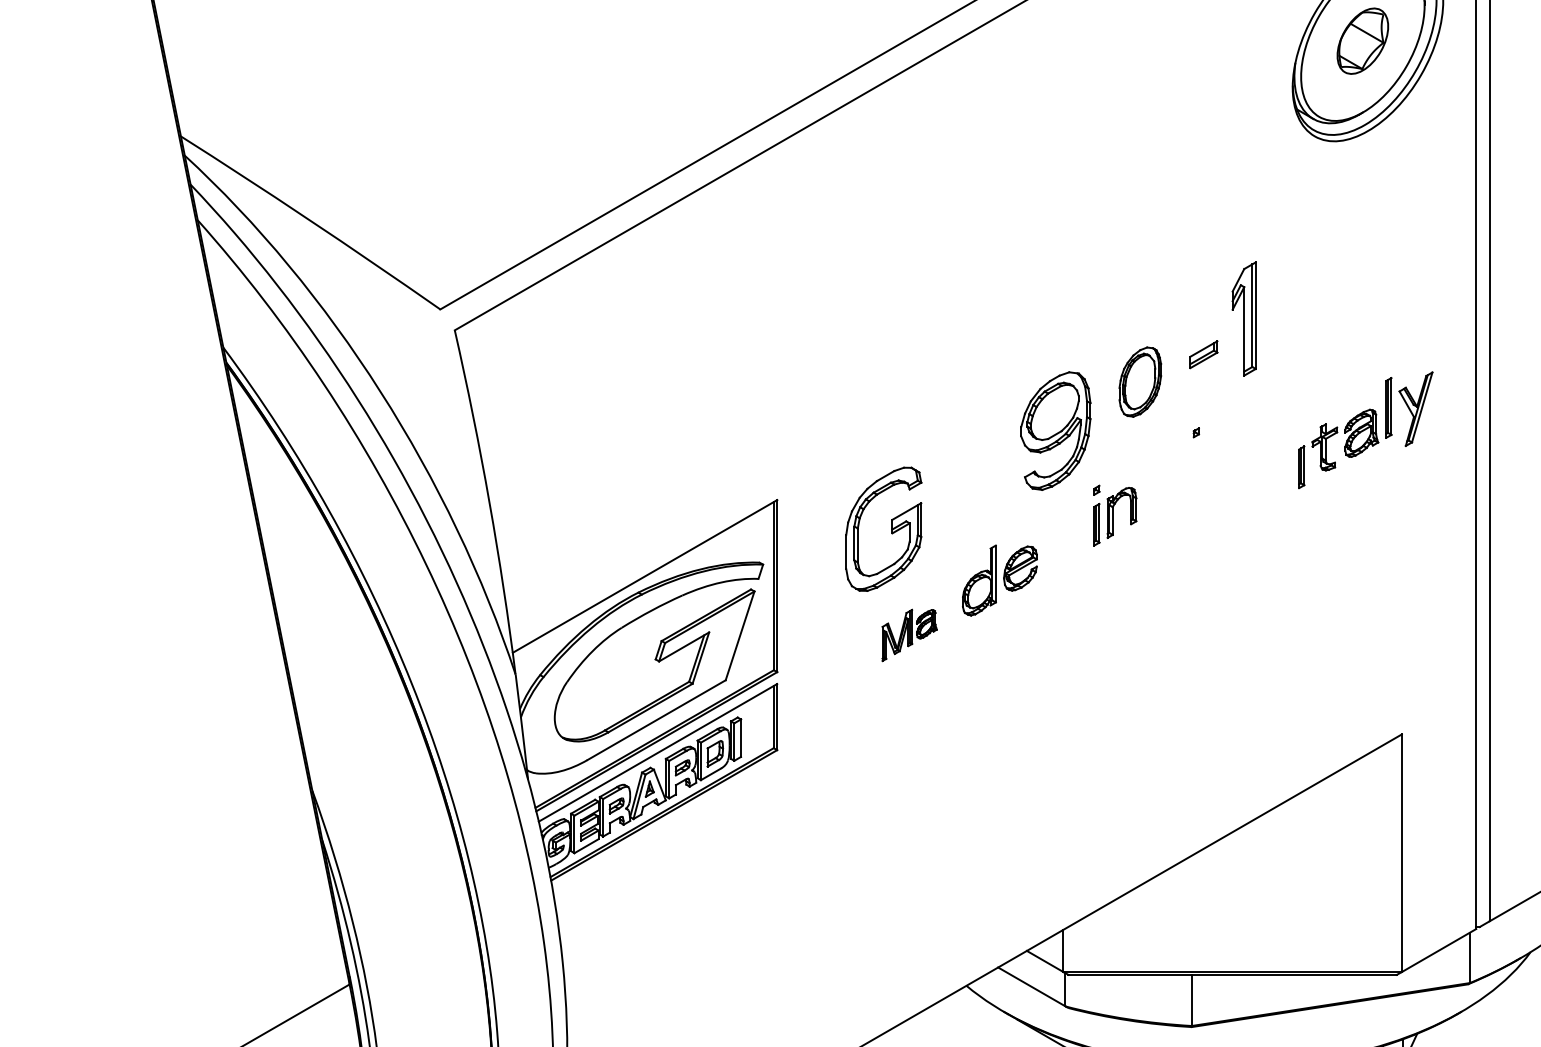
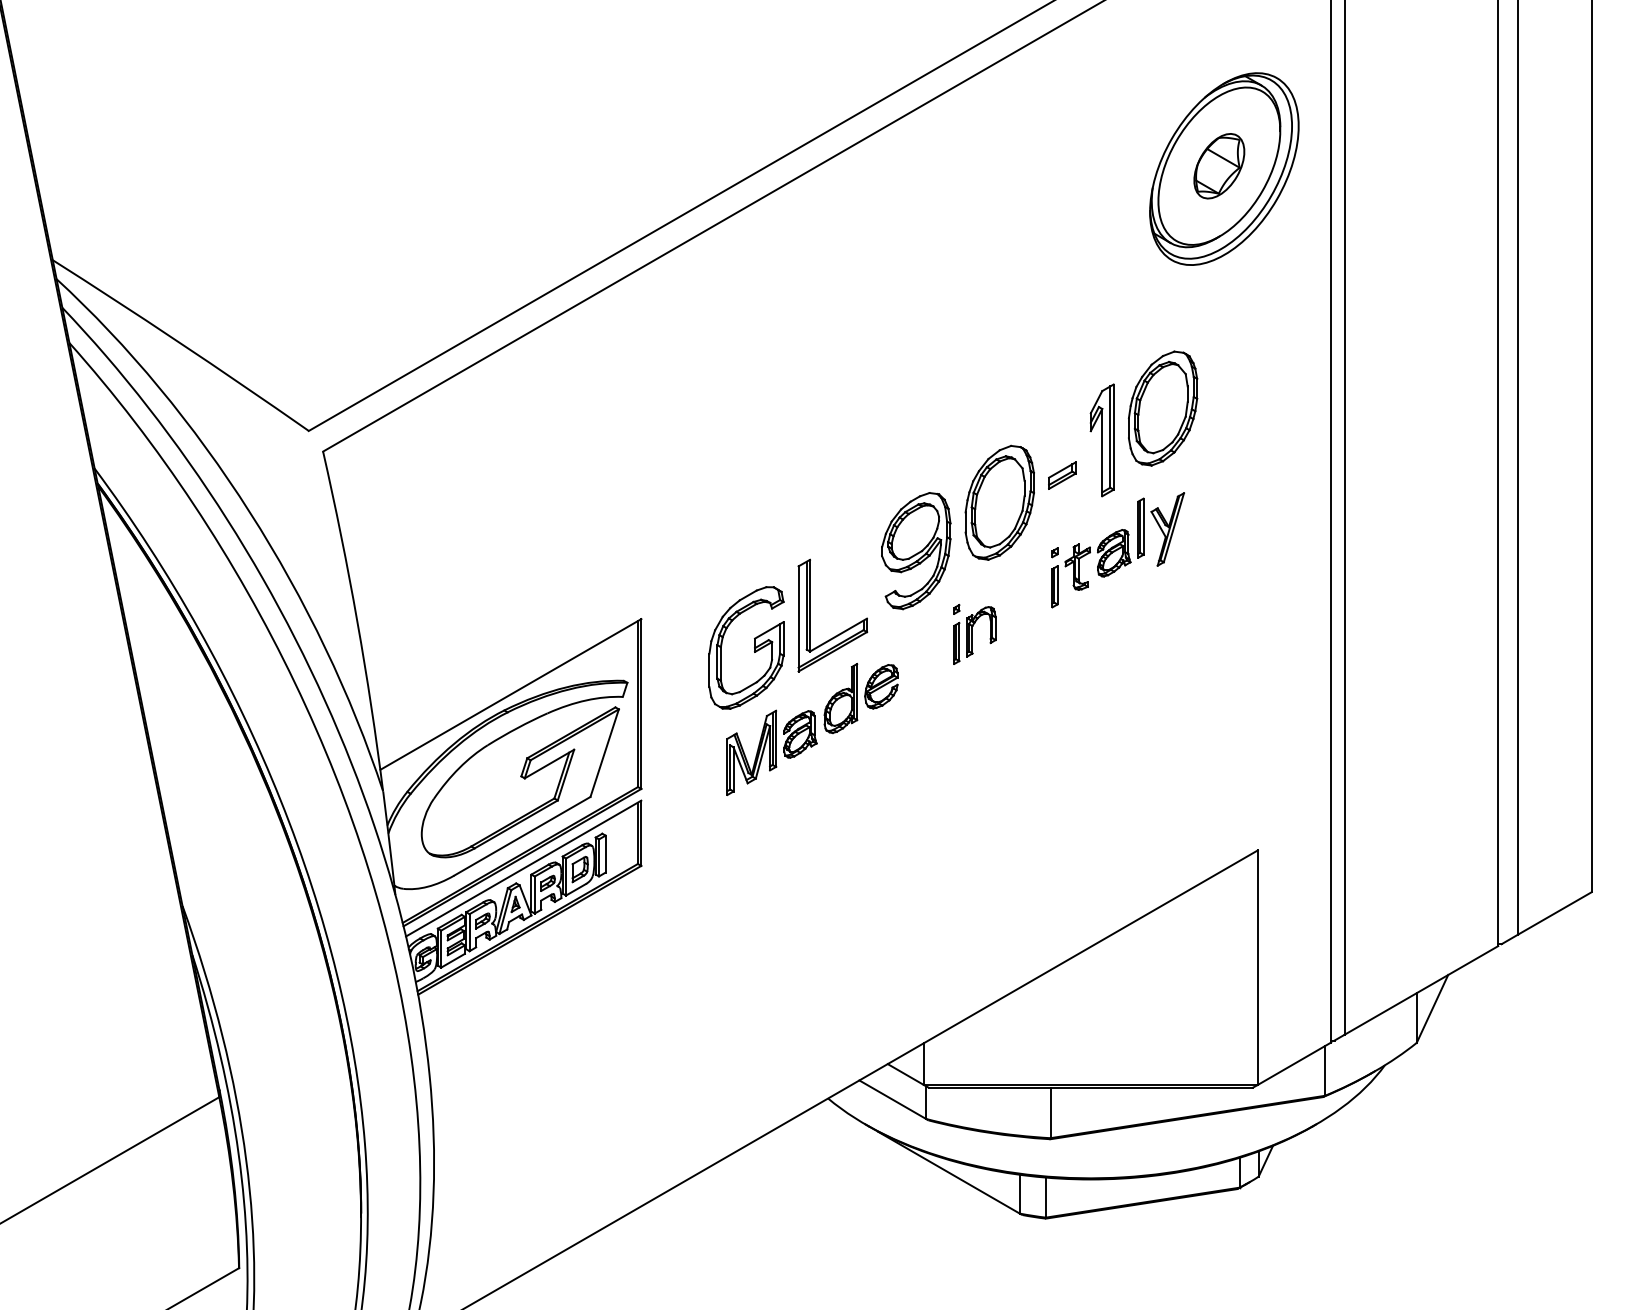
part: (1306, 286) -> (1163, 408), added
part: (1140, 381) -> (999, 502), size x1.67
part: (1366, 430) -> (1118, 550), moved
part: (979, 513) -> (840, 632), added
part: (909, 635) -> (771, 752), size x1.67

